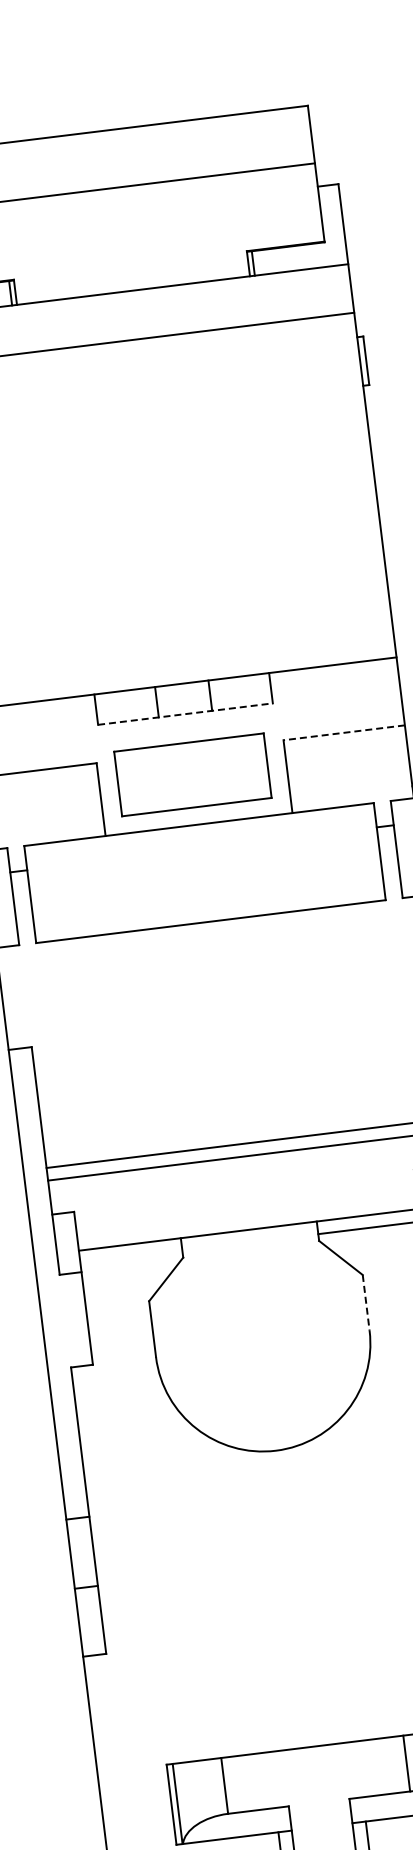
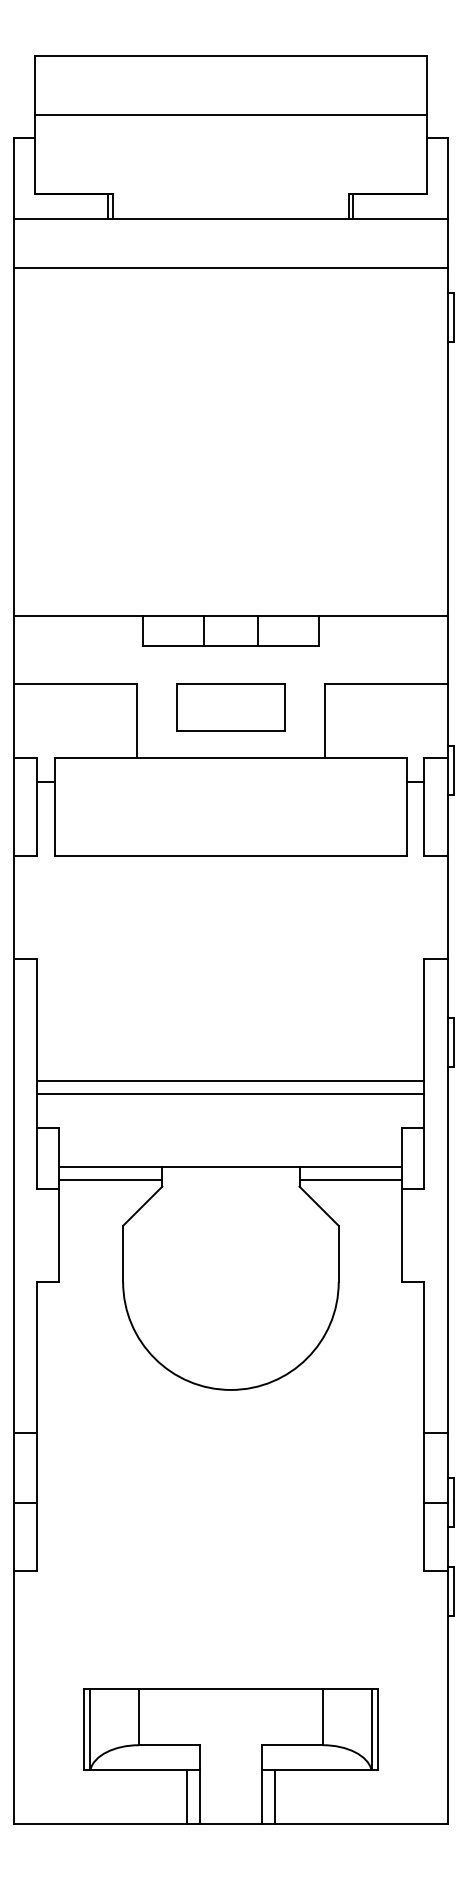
line: (186, 714) -> (231, 646), dashed -> solid
line: (344, 732) -> (386, 684), dashed -> solid
part: (192, 774) -> (230, 707), size x0.71
line: (131, 1256) -> (110, 1179), added
line: (366, 1303) -> (338, 1254), dashed -> solid

